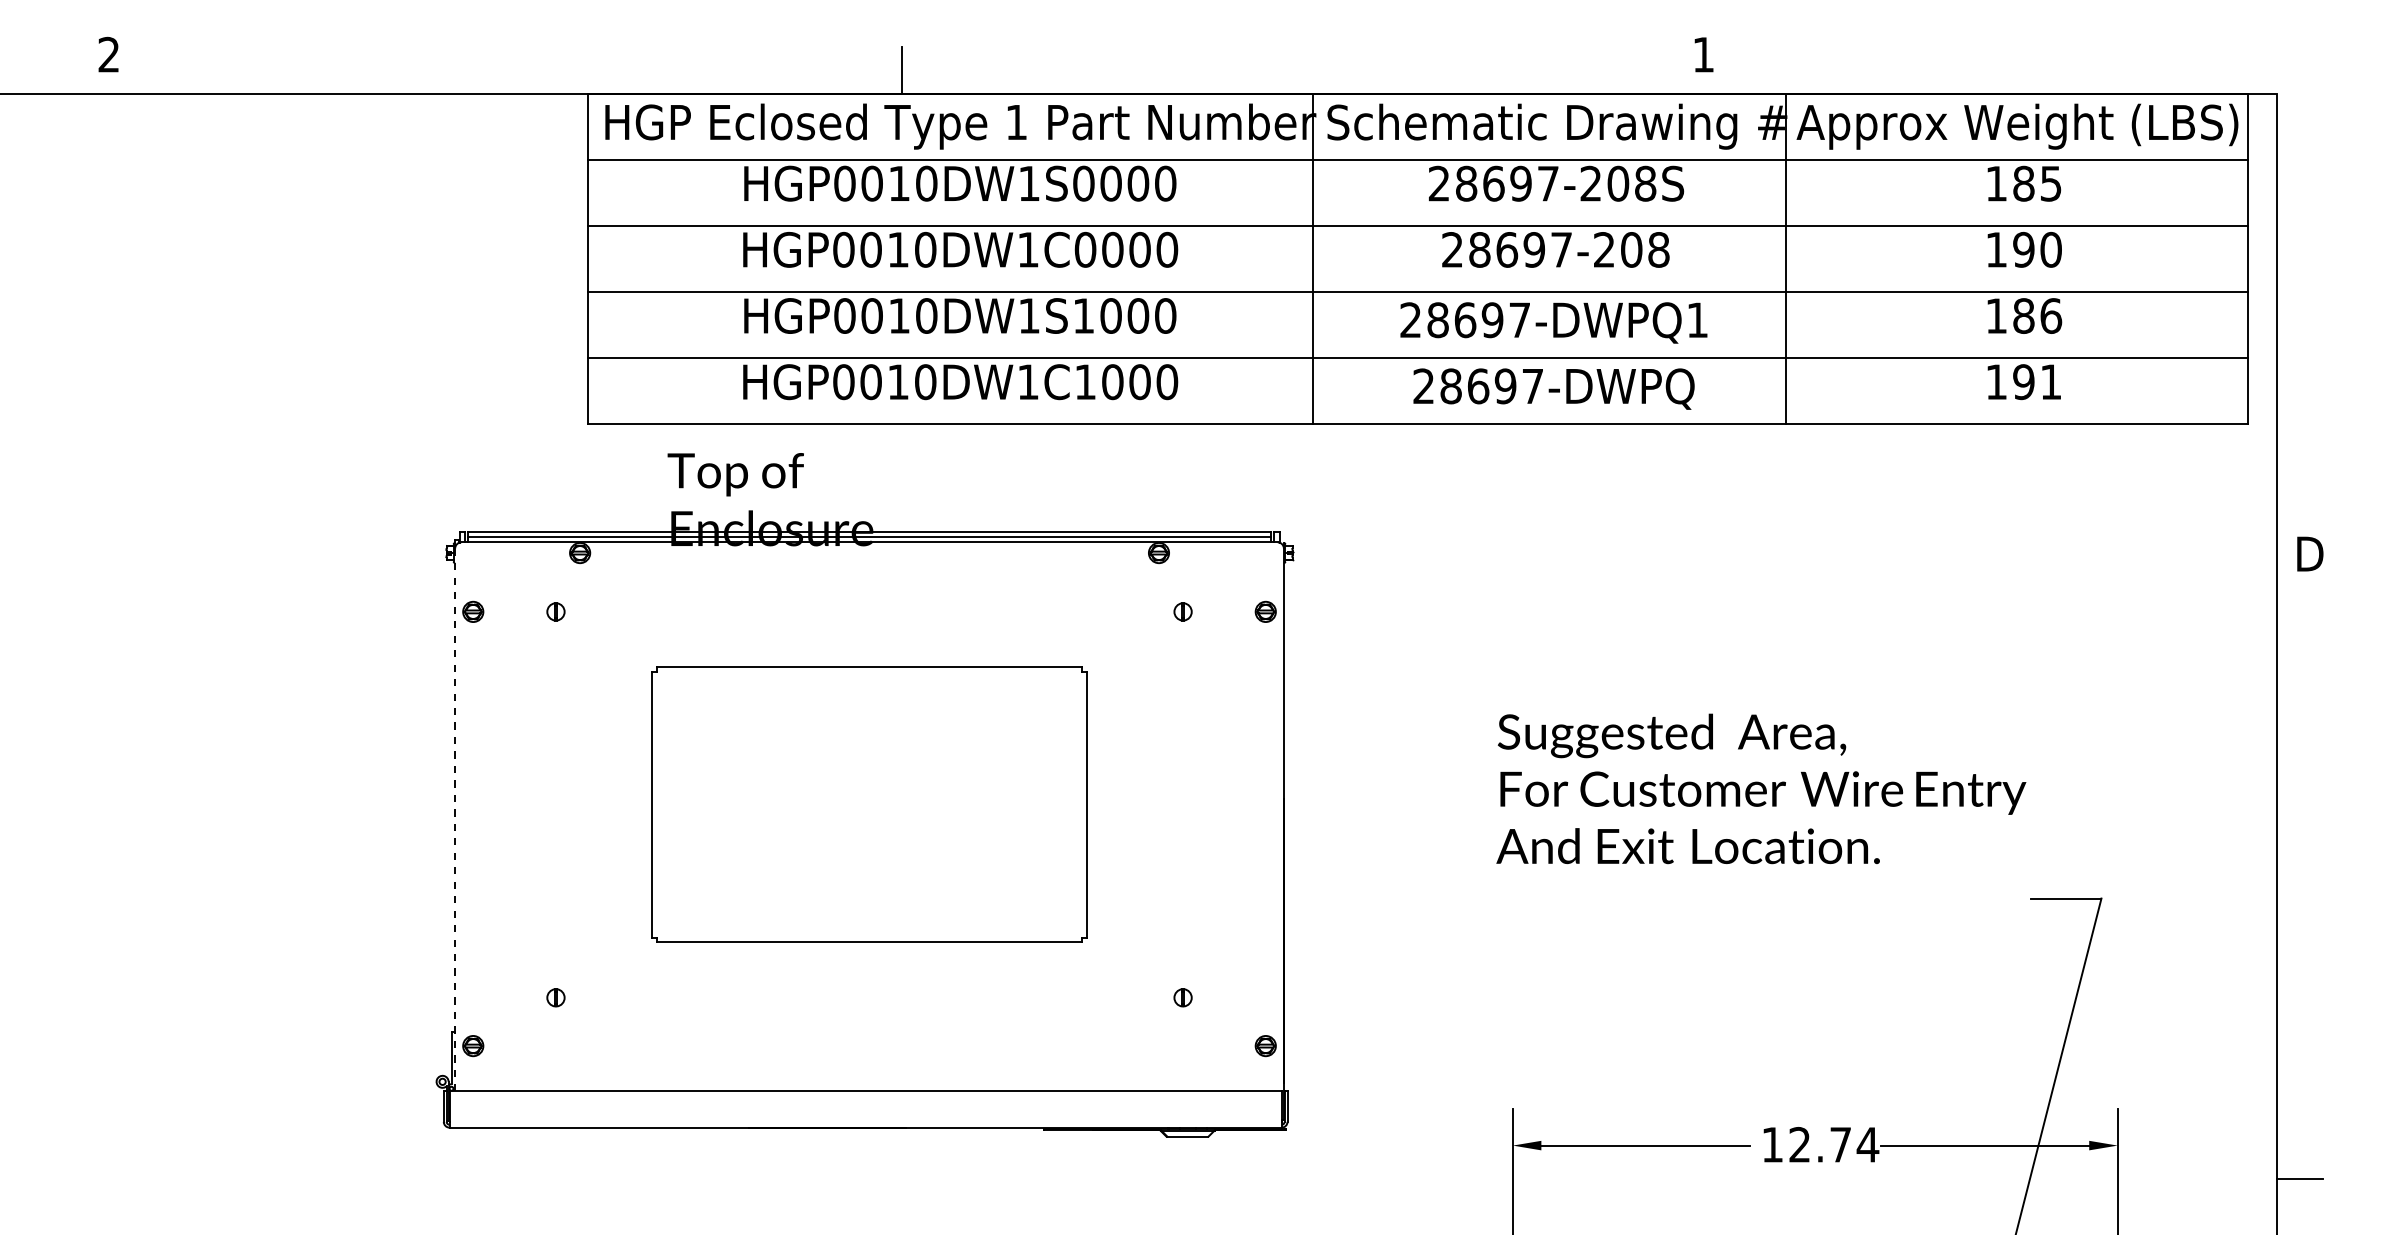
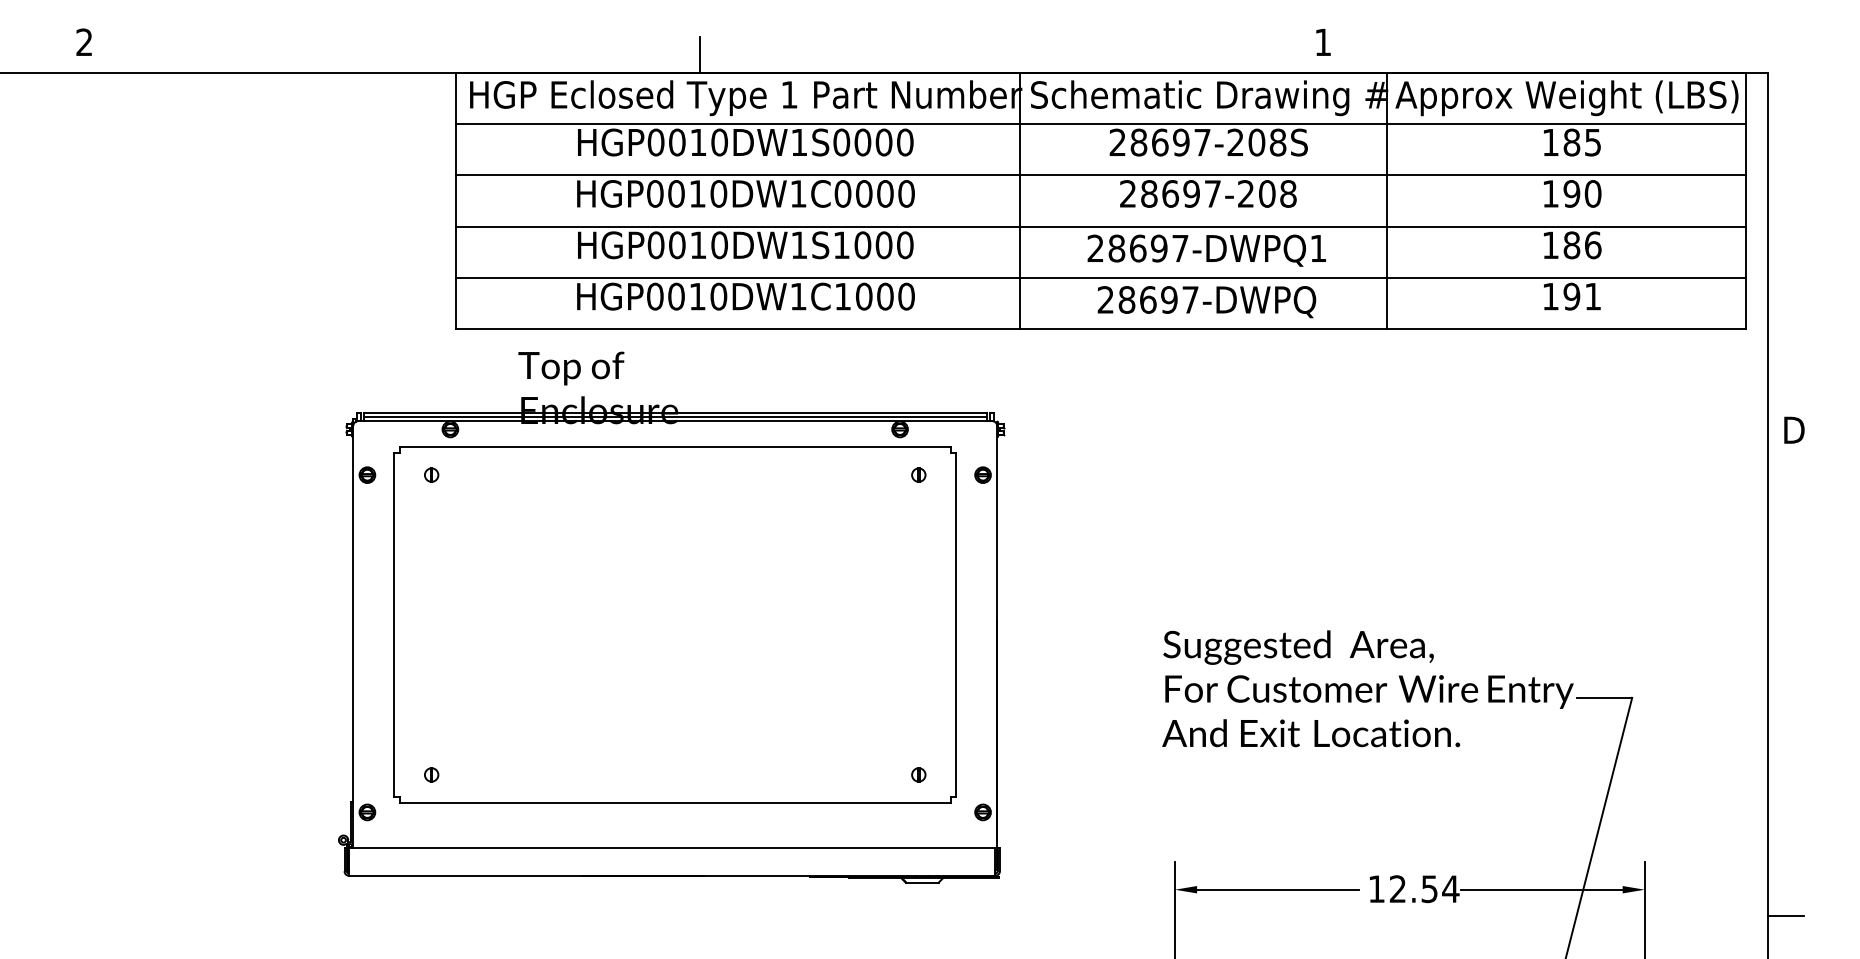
text: (1761, 788) -> (1368, 688), moved
part: (869, 804) -> (675, 624), size x1.67
line: (455, 819) -> (353, 636), dashed -> solid
text: (1840, 1144) -> (1429, 888), 12.74 -> 12.54

